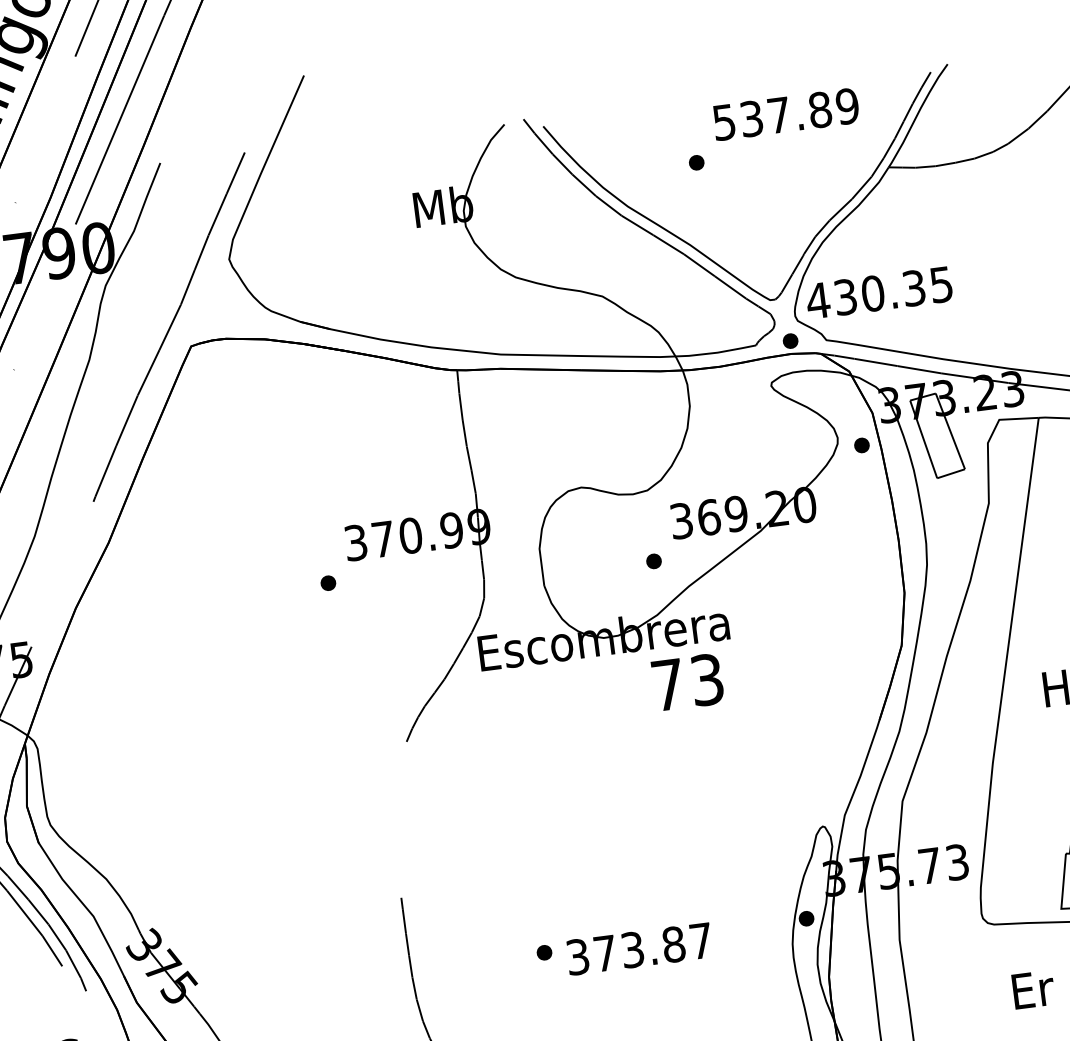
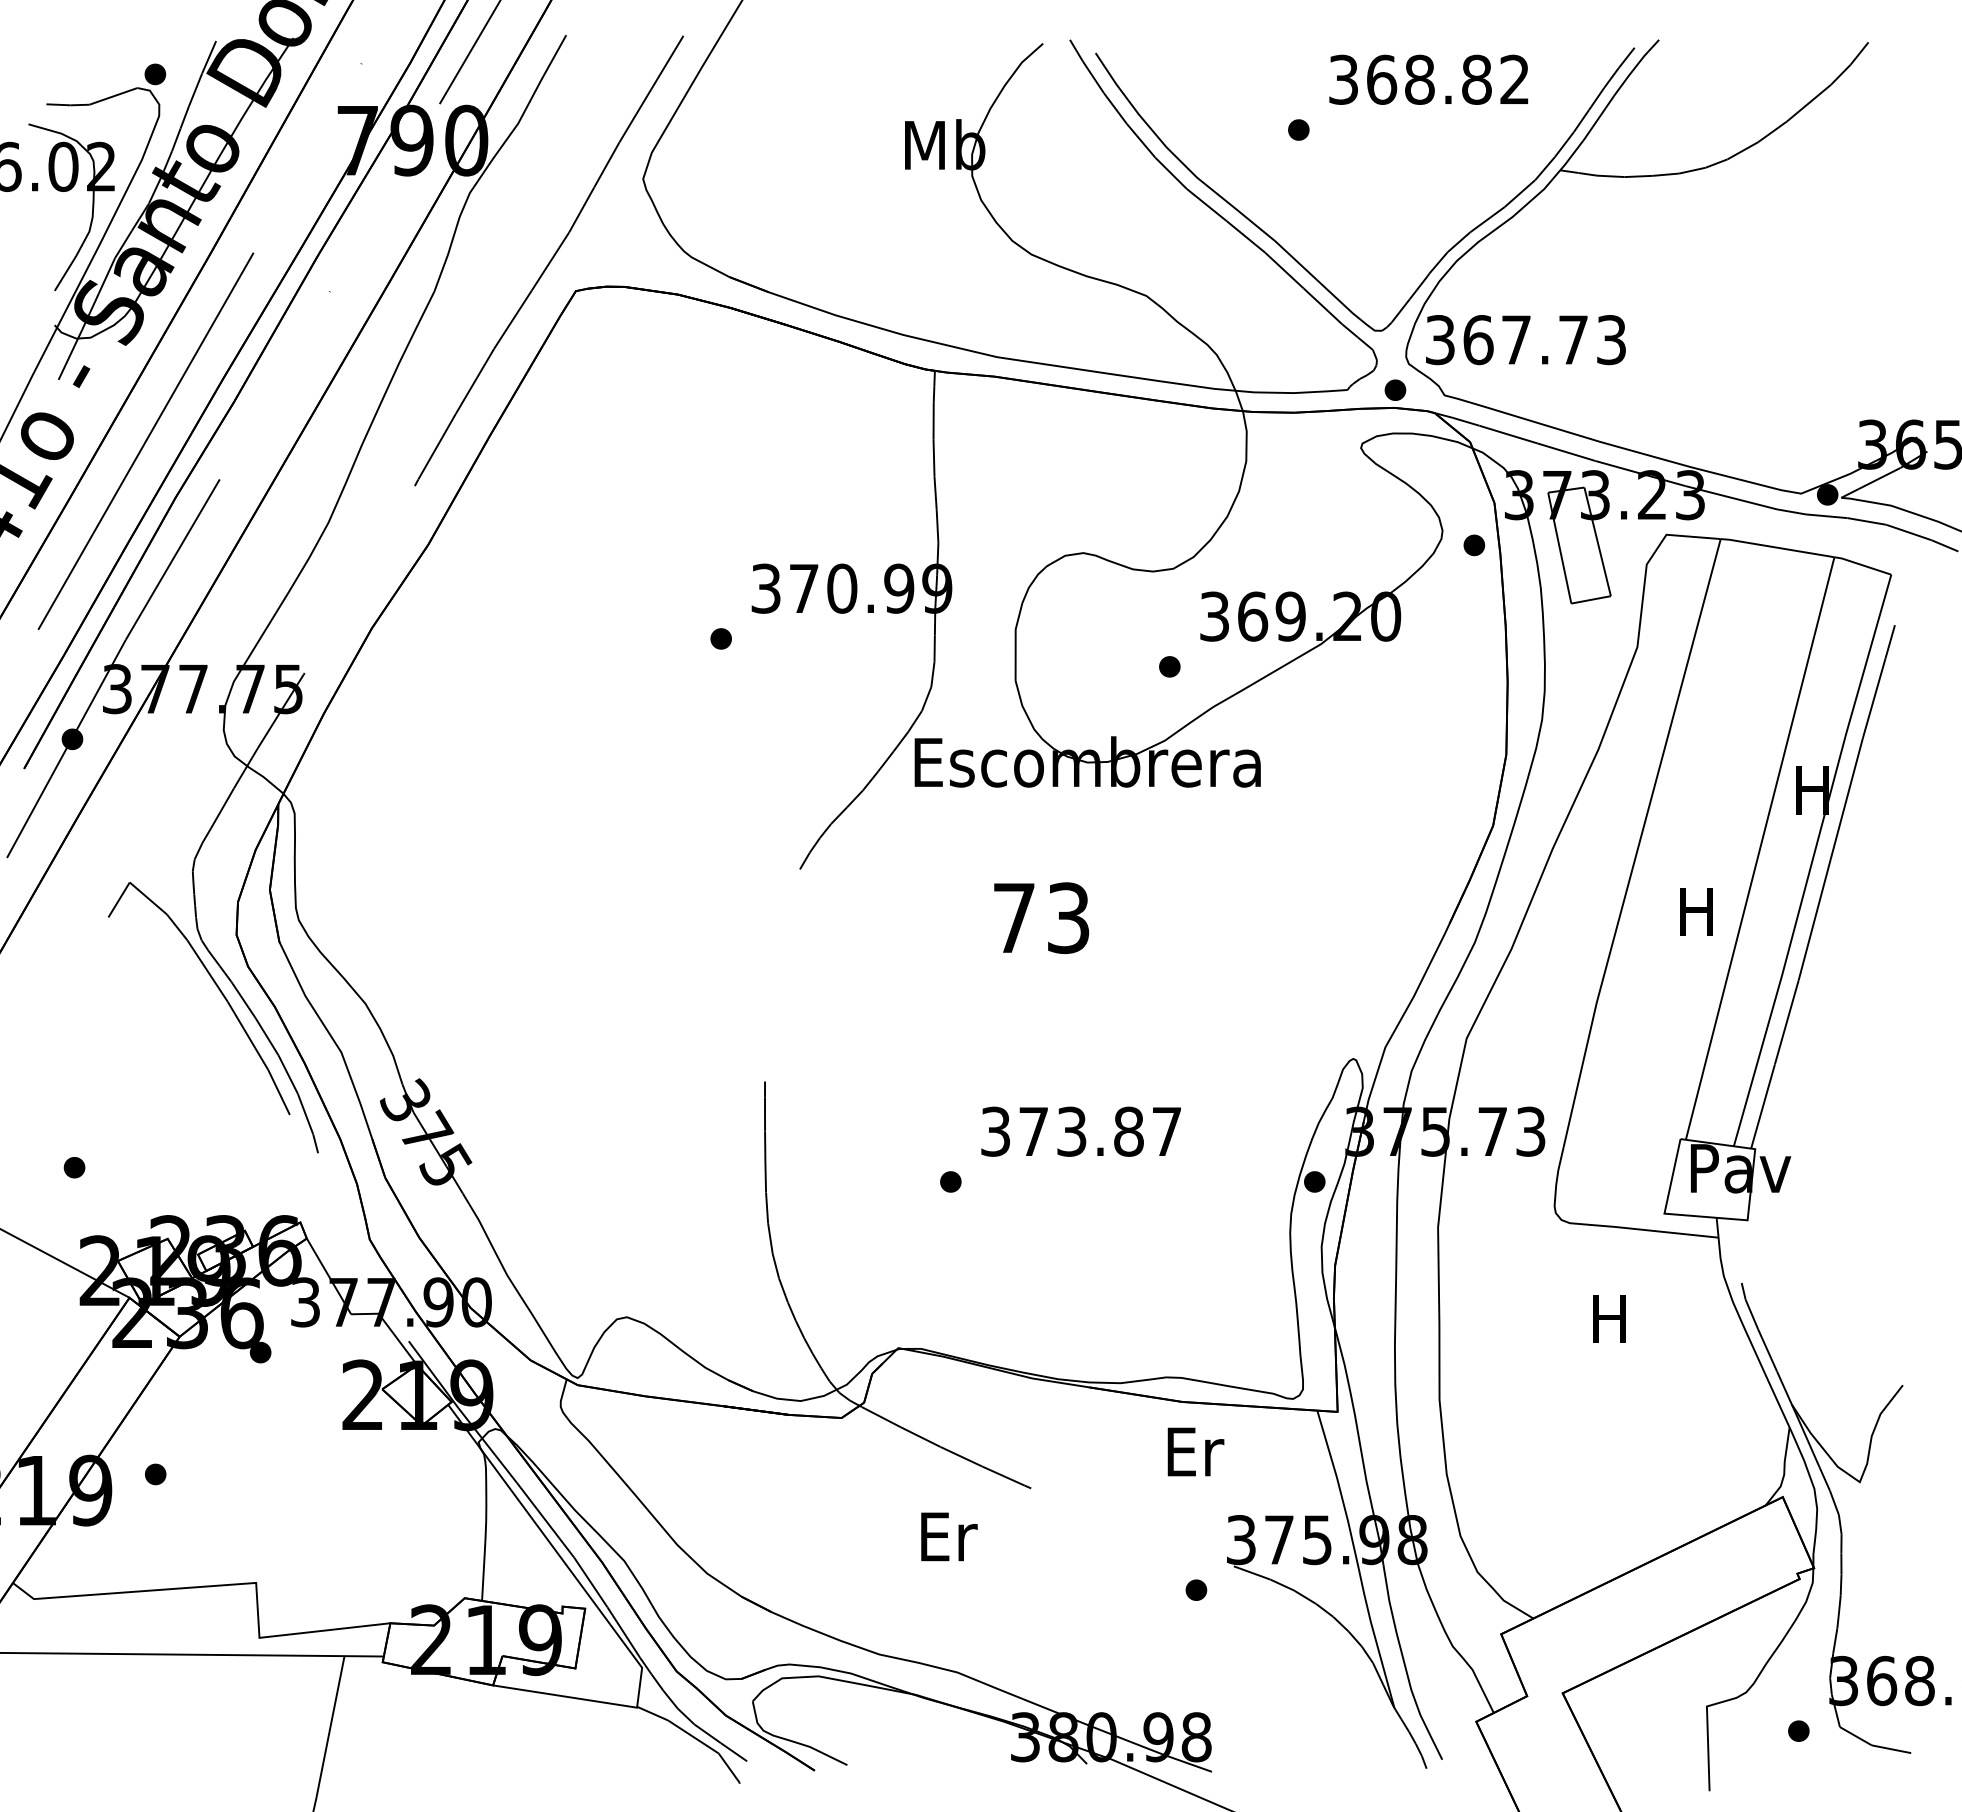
text: (786, 114) -> (1429, 79), 537.89 -> 368.82
text: (878, 293) -> (1524, 340), 430.35 -> 367.73
text: (687, 681) -> (1041, 917), moved
text: (638, 948) -> (1080, 1131), moved
text: (1033, 989) -> (1612, 1319), Er -> H

